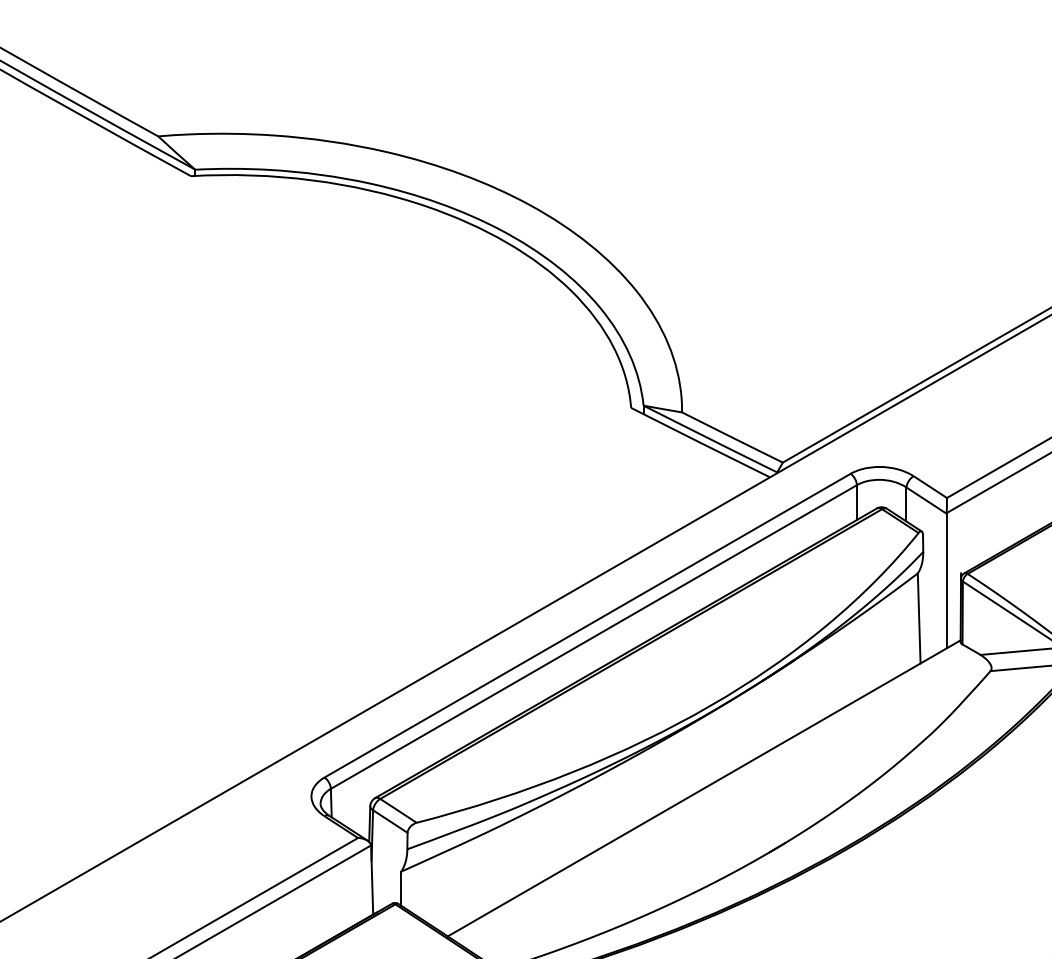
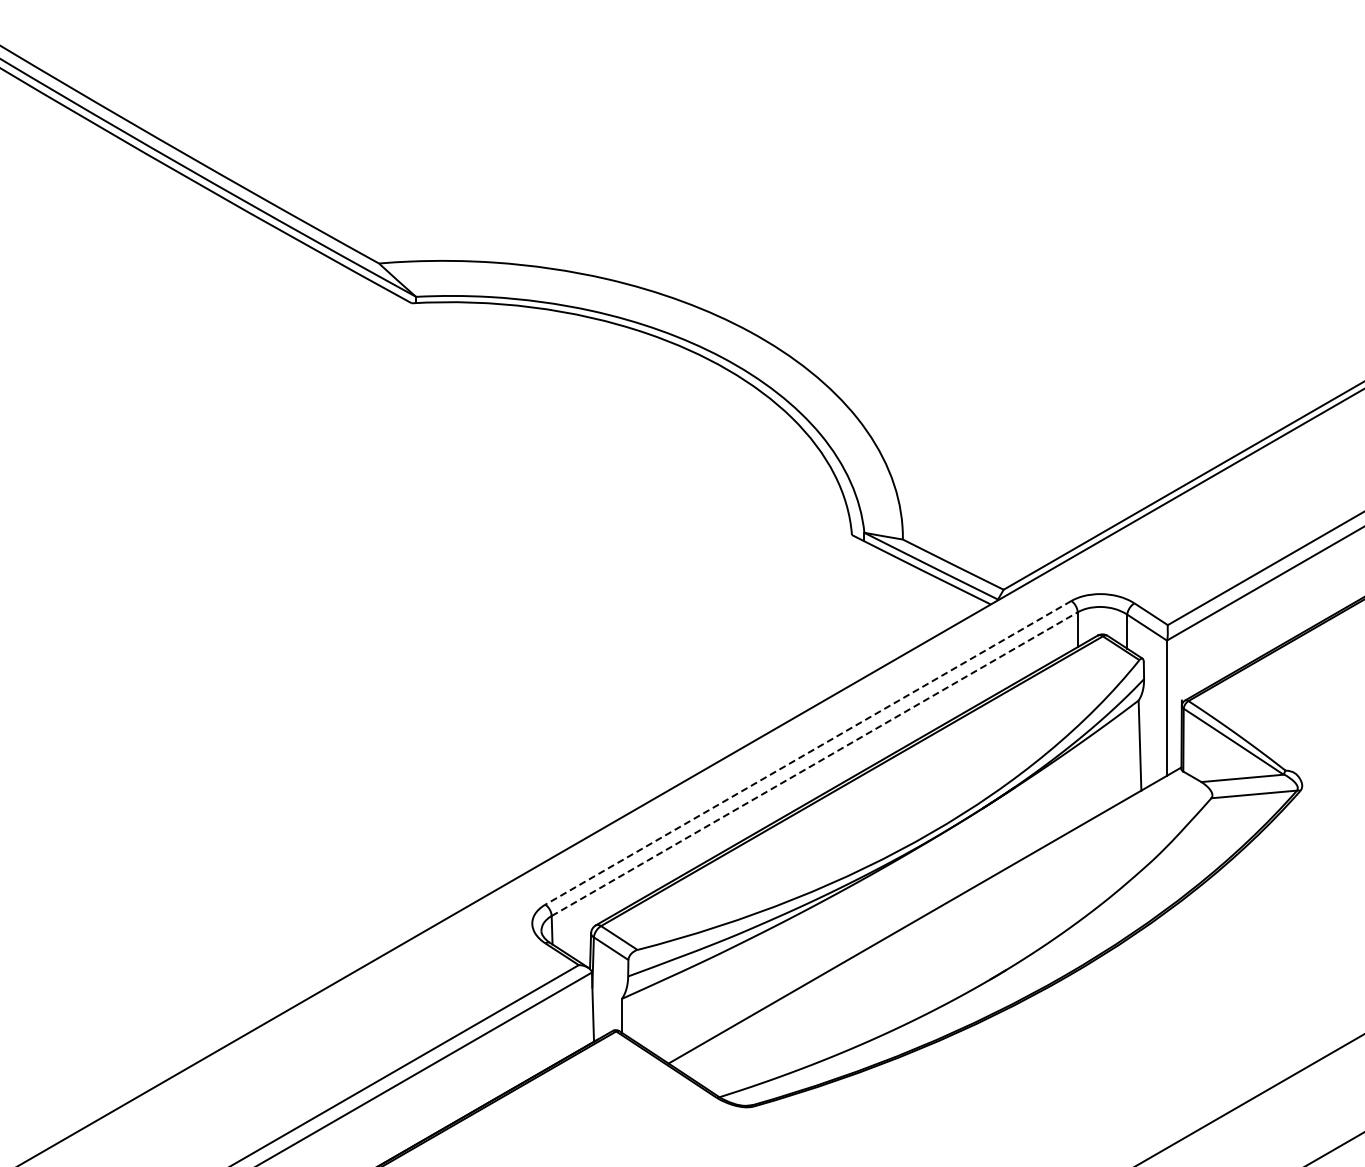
line: (587, 625) -> (808, 752), solid -> dashed
line: (593, 637) -> (814, 764), solid -> dashed

